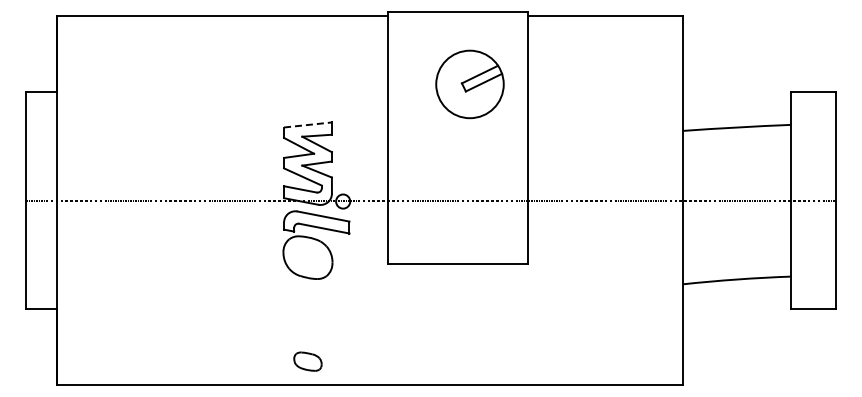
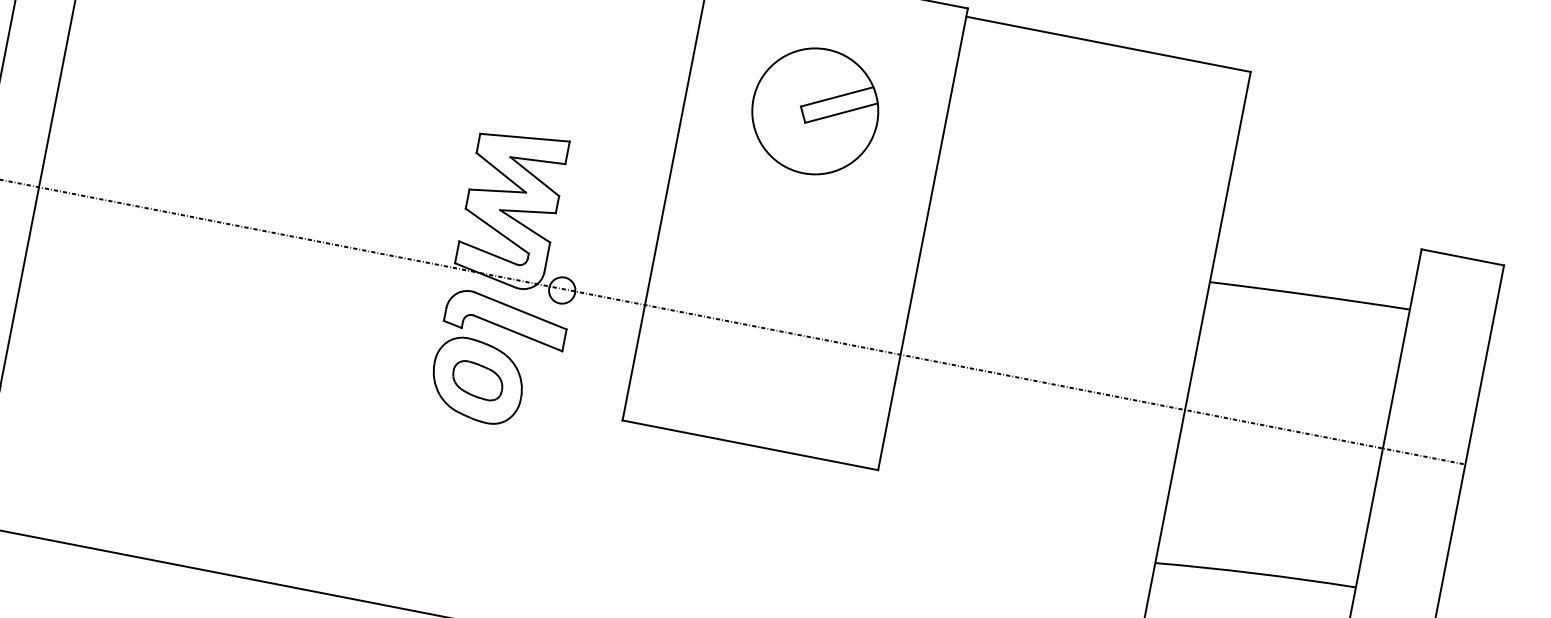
part: (469, 84) -> (814, 111), moved
line: (308, 124) -> (526, 137), dashed -> solid
part: (307, 361) -> (476, 380), moved

